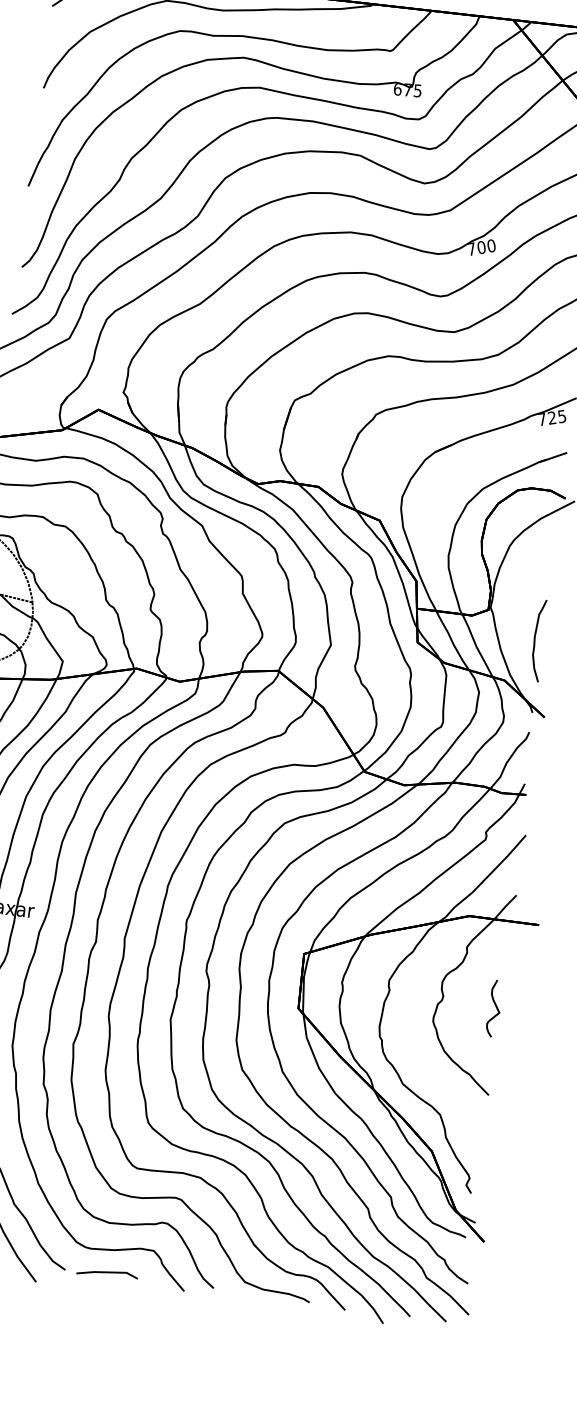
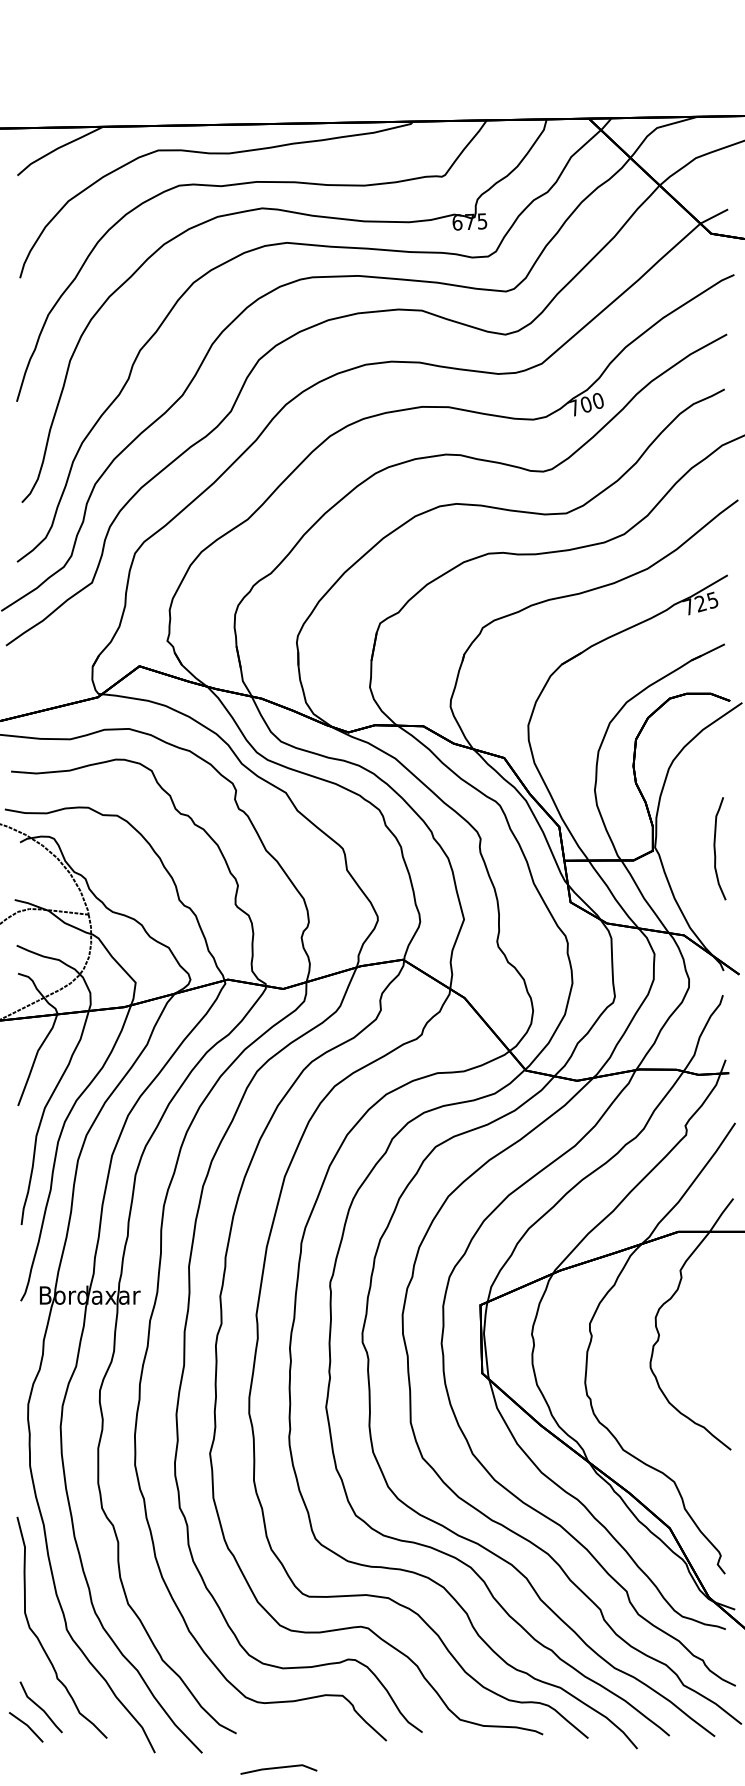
curve: (535, 640) -> (715, 848), moved
curve: (496, 1008) -> (726, 1341), removed
line: (107, 1272) -> (278, 1768), moved

